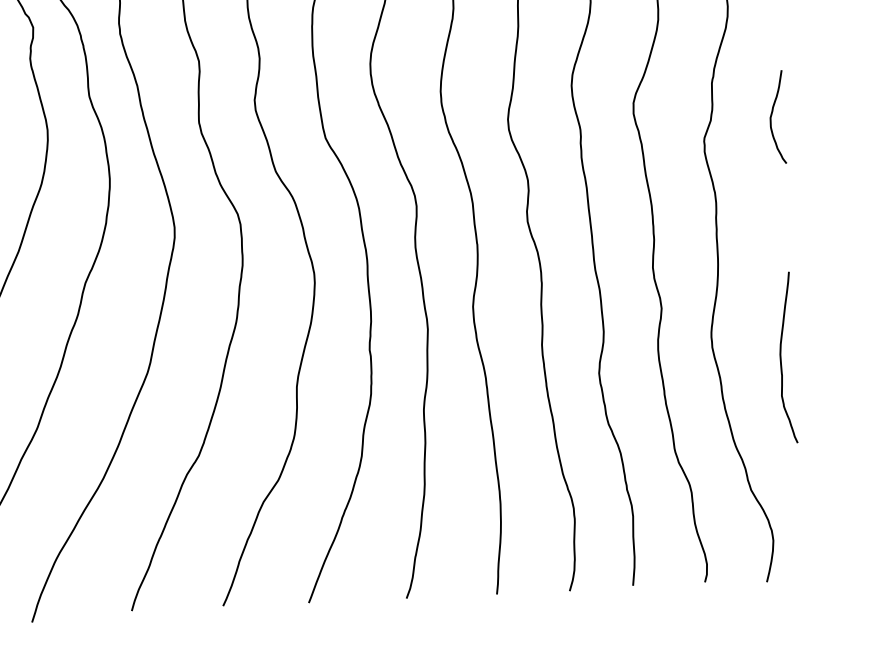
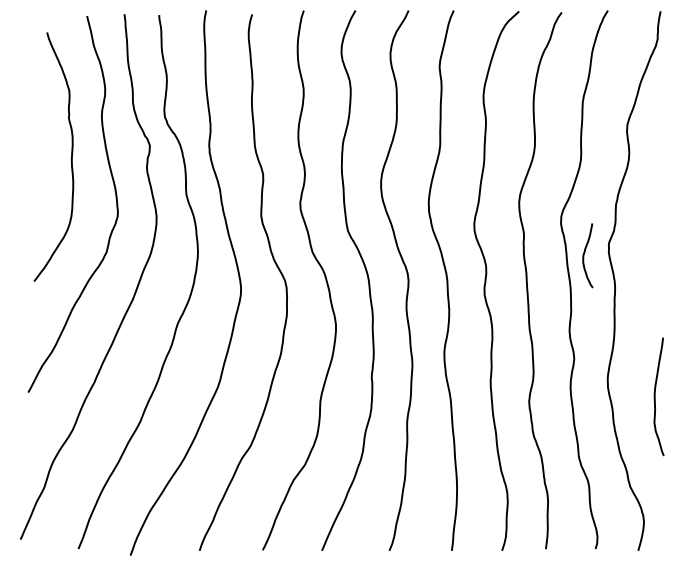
curve: (772, 117) -> (584, 255), moved

